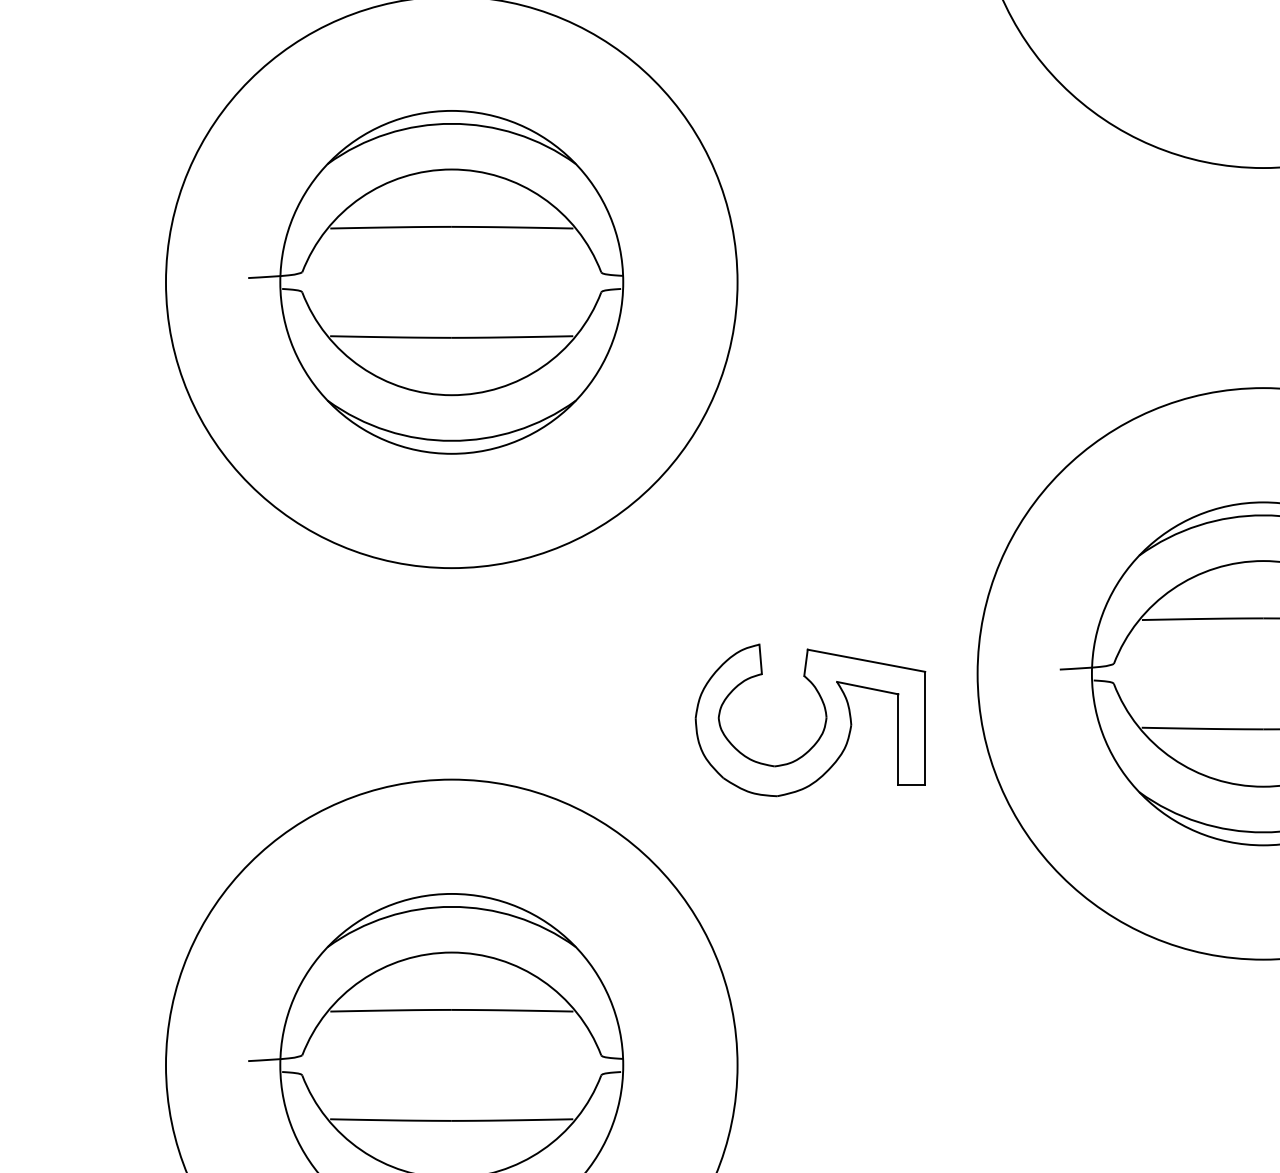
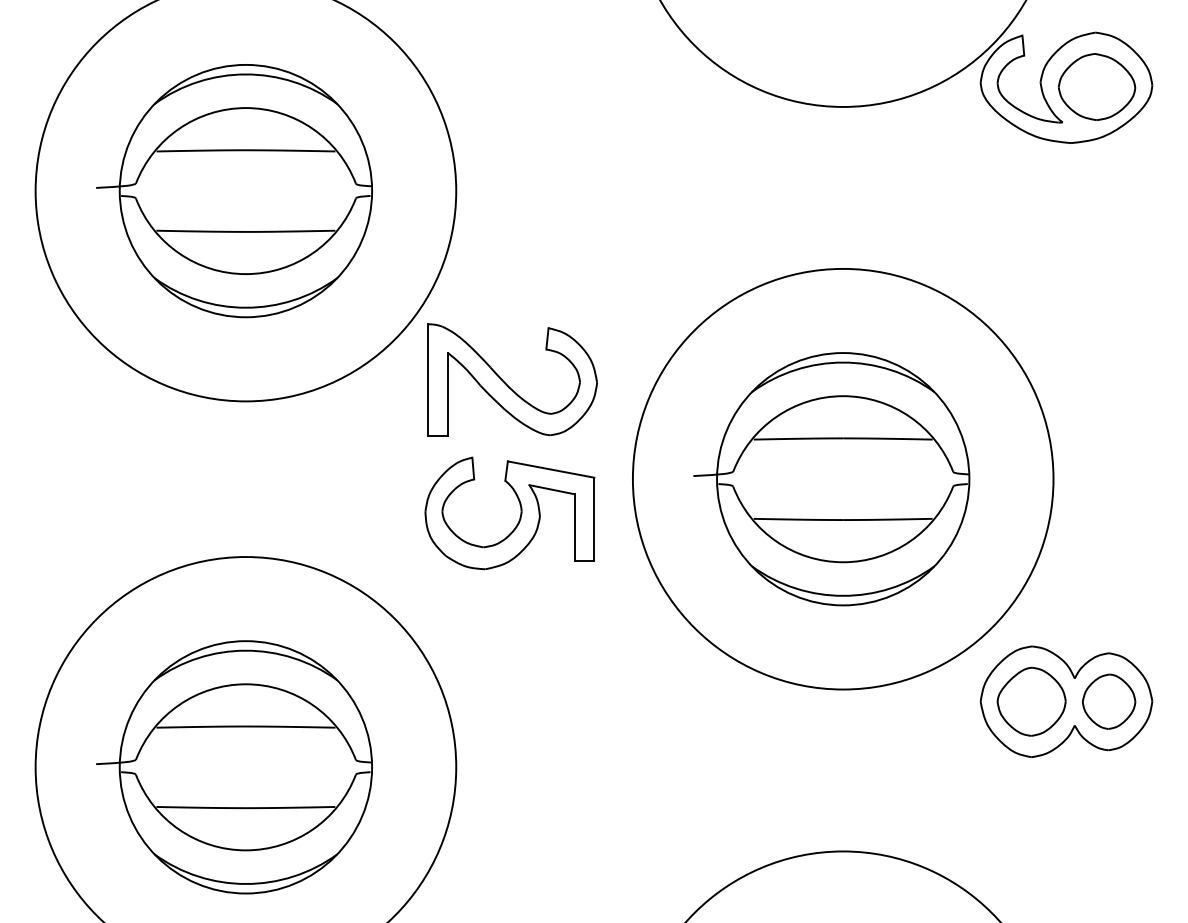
part: (807, 545) -> (507, 384), added

